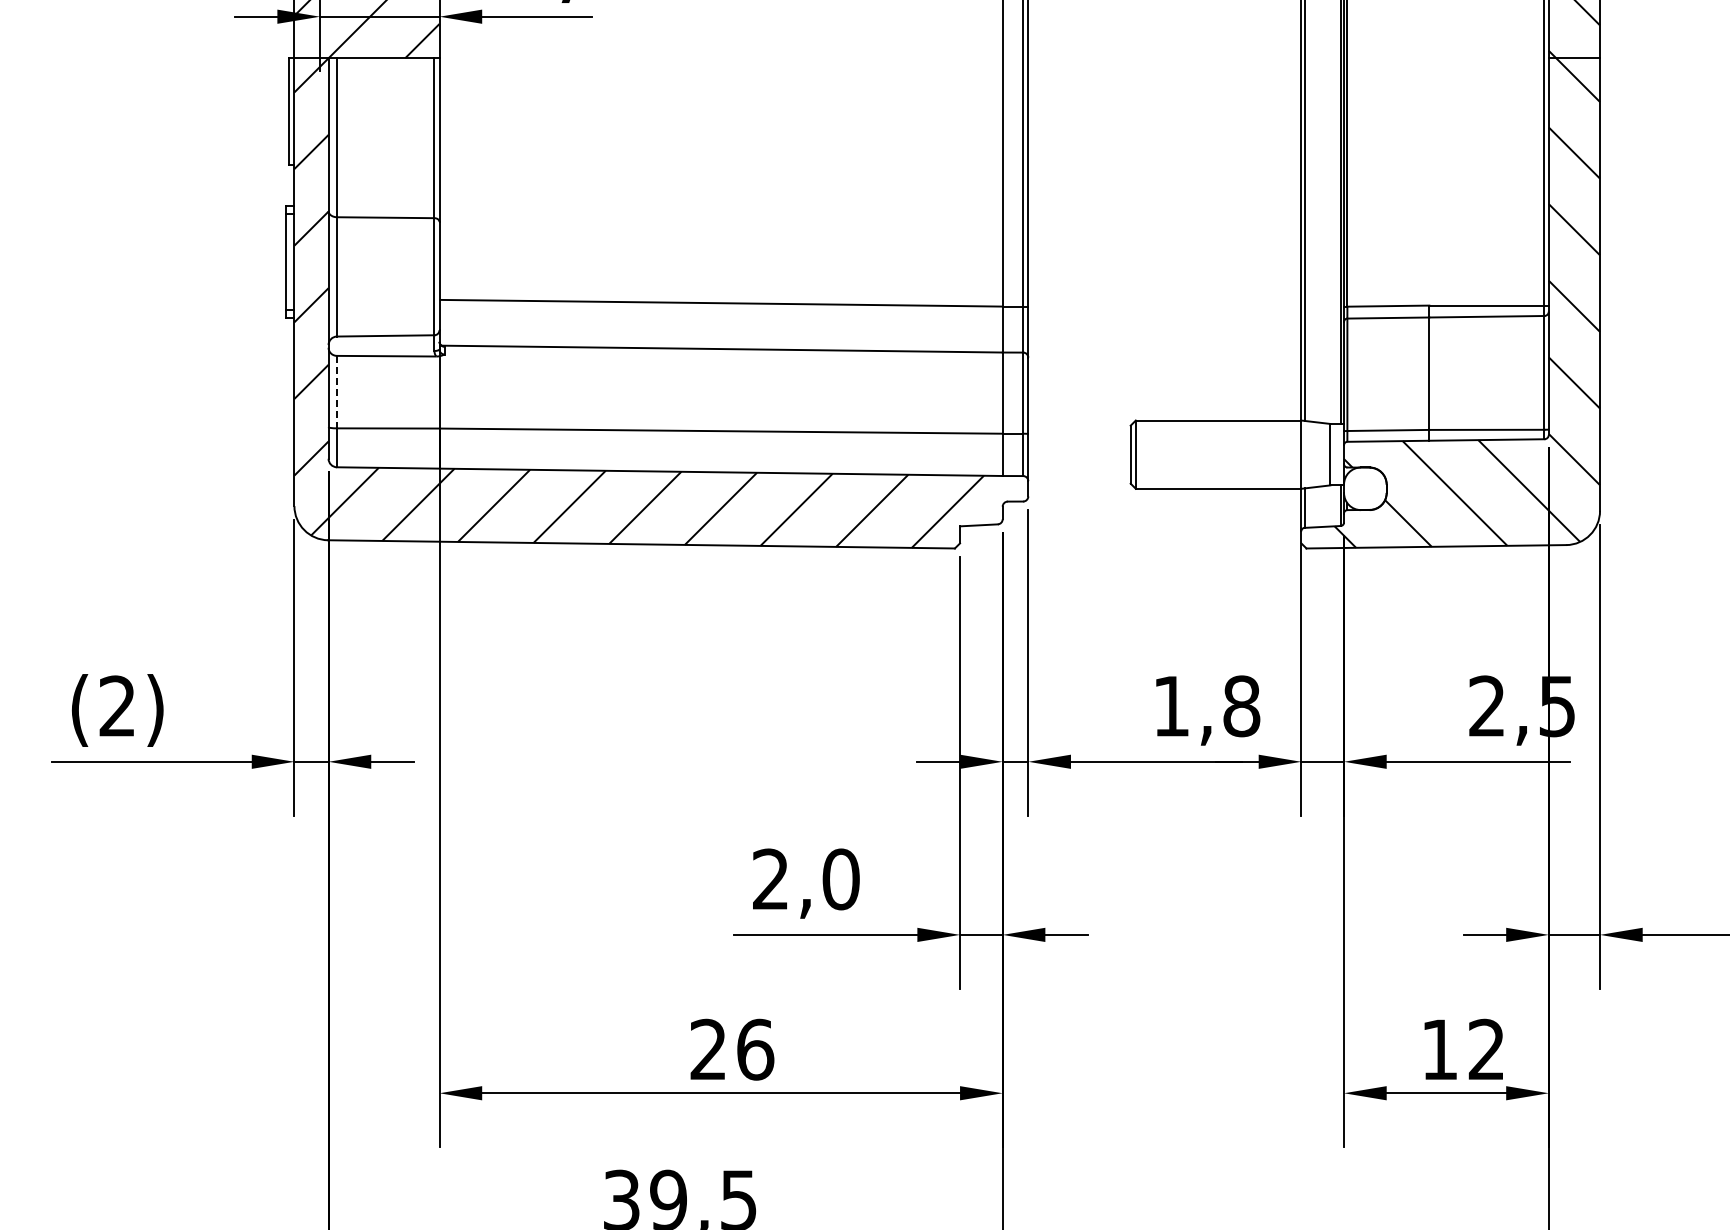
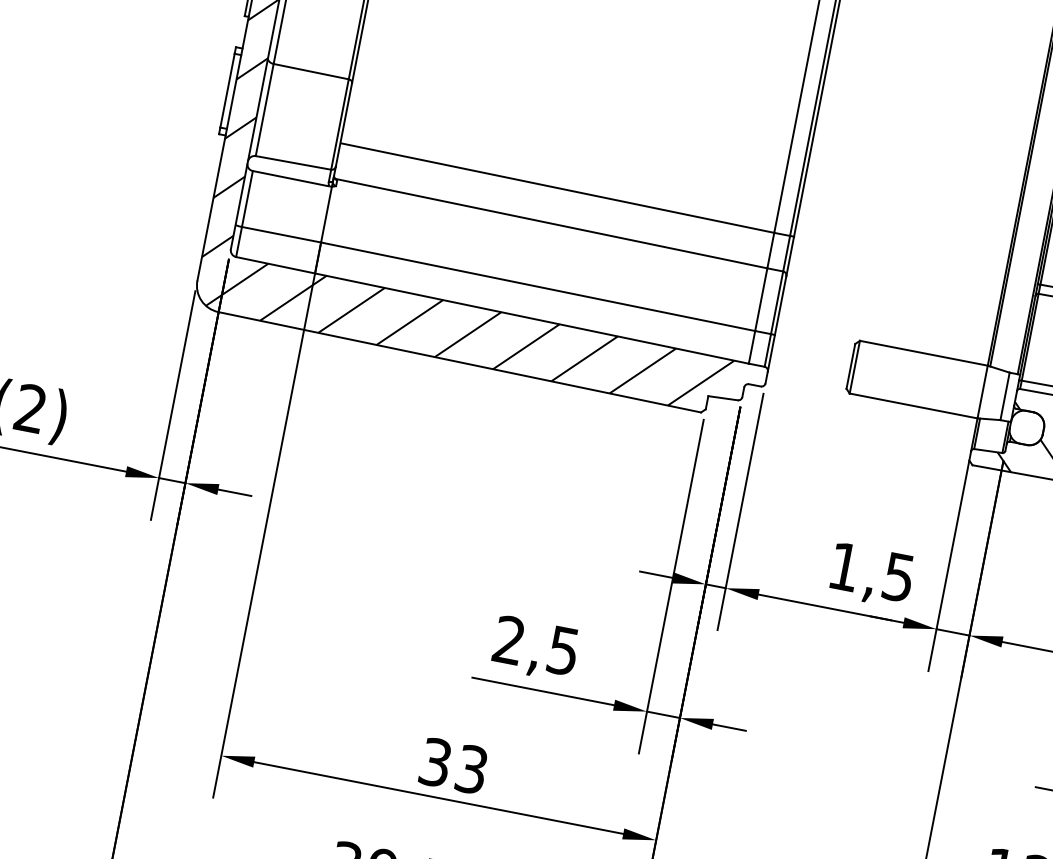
line: (337, 392) -> (247, 199), dashed -> solid
text: (1241, 706) -> (898, 577), 1,8 -> 1,5
text: (840, 879) -> (563, 650), 2,0 -> 2,5
text: (732, 1049) -> (454, 765), 26 -> 33

